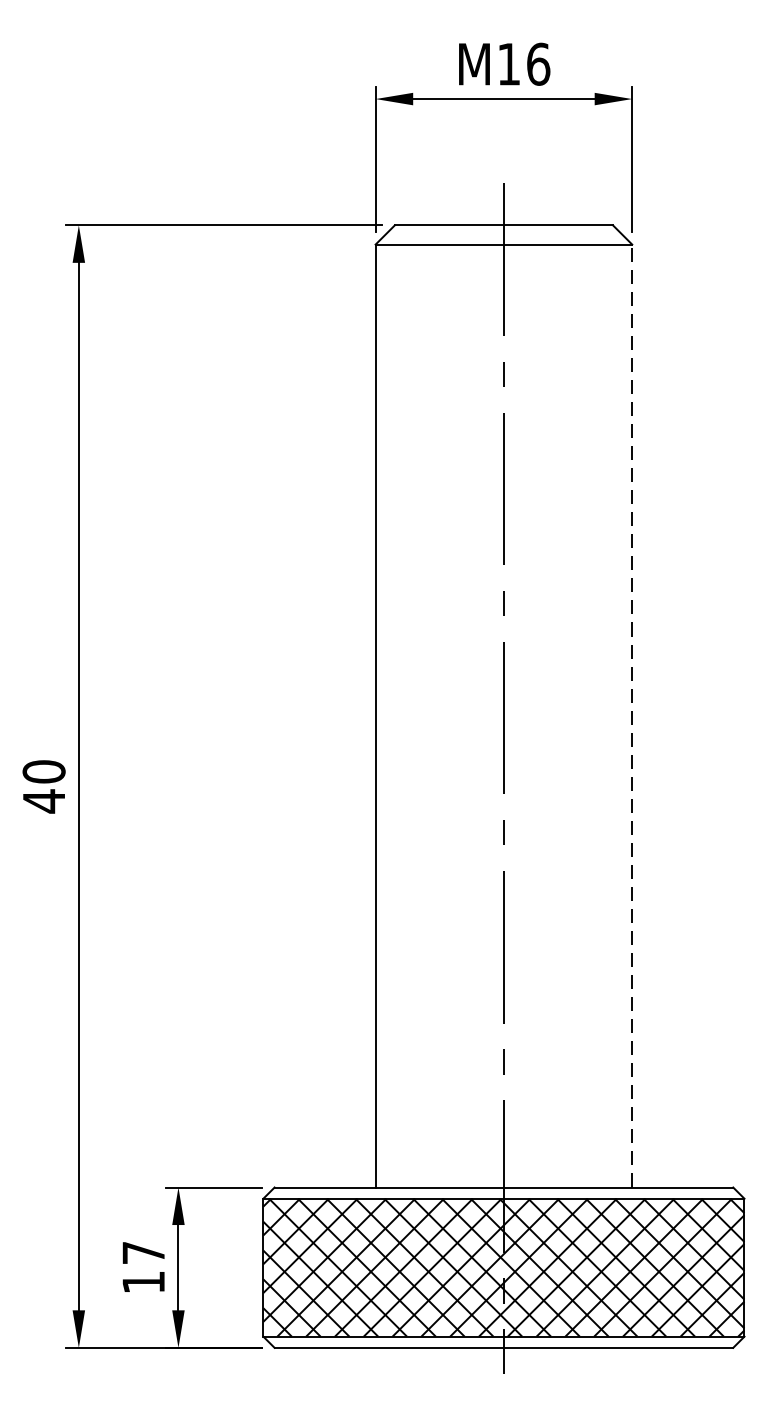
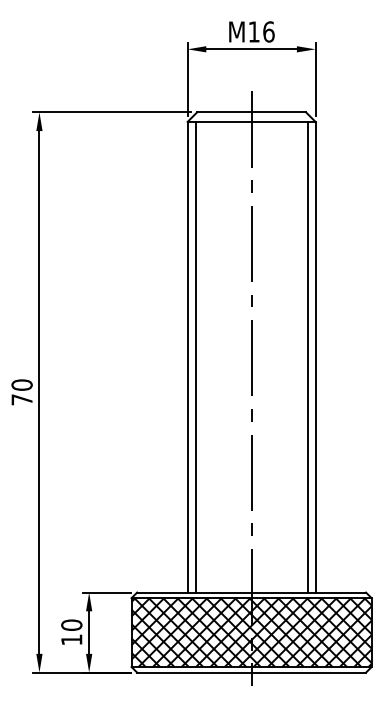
line: (391, 714) -> (195, 356), added
line: (615, 714) -> (307, 356), added
line: (631, 714) -> (315, 356), dashed -> solid
text: (42, 800) -> (21, 399), 40 -> 70
text: (143, 1251) -> (71, 624), 17 -> 10

